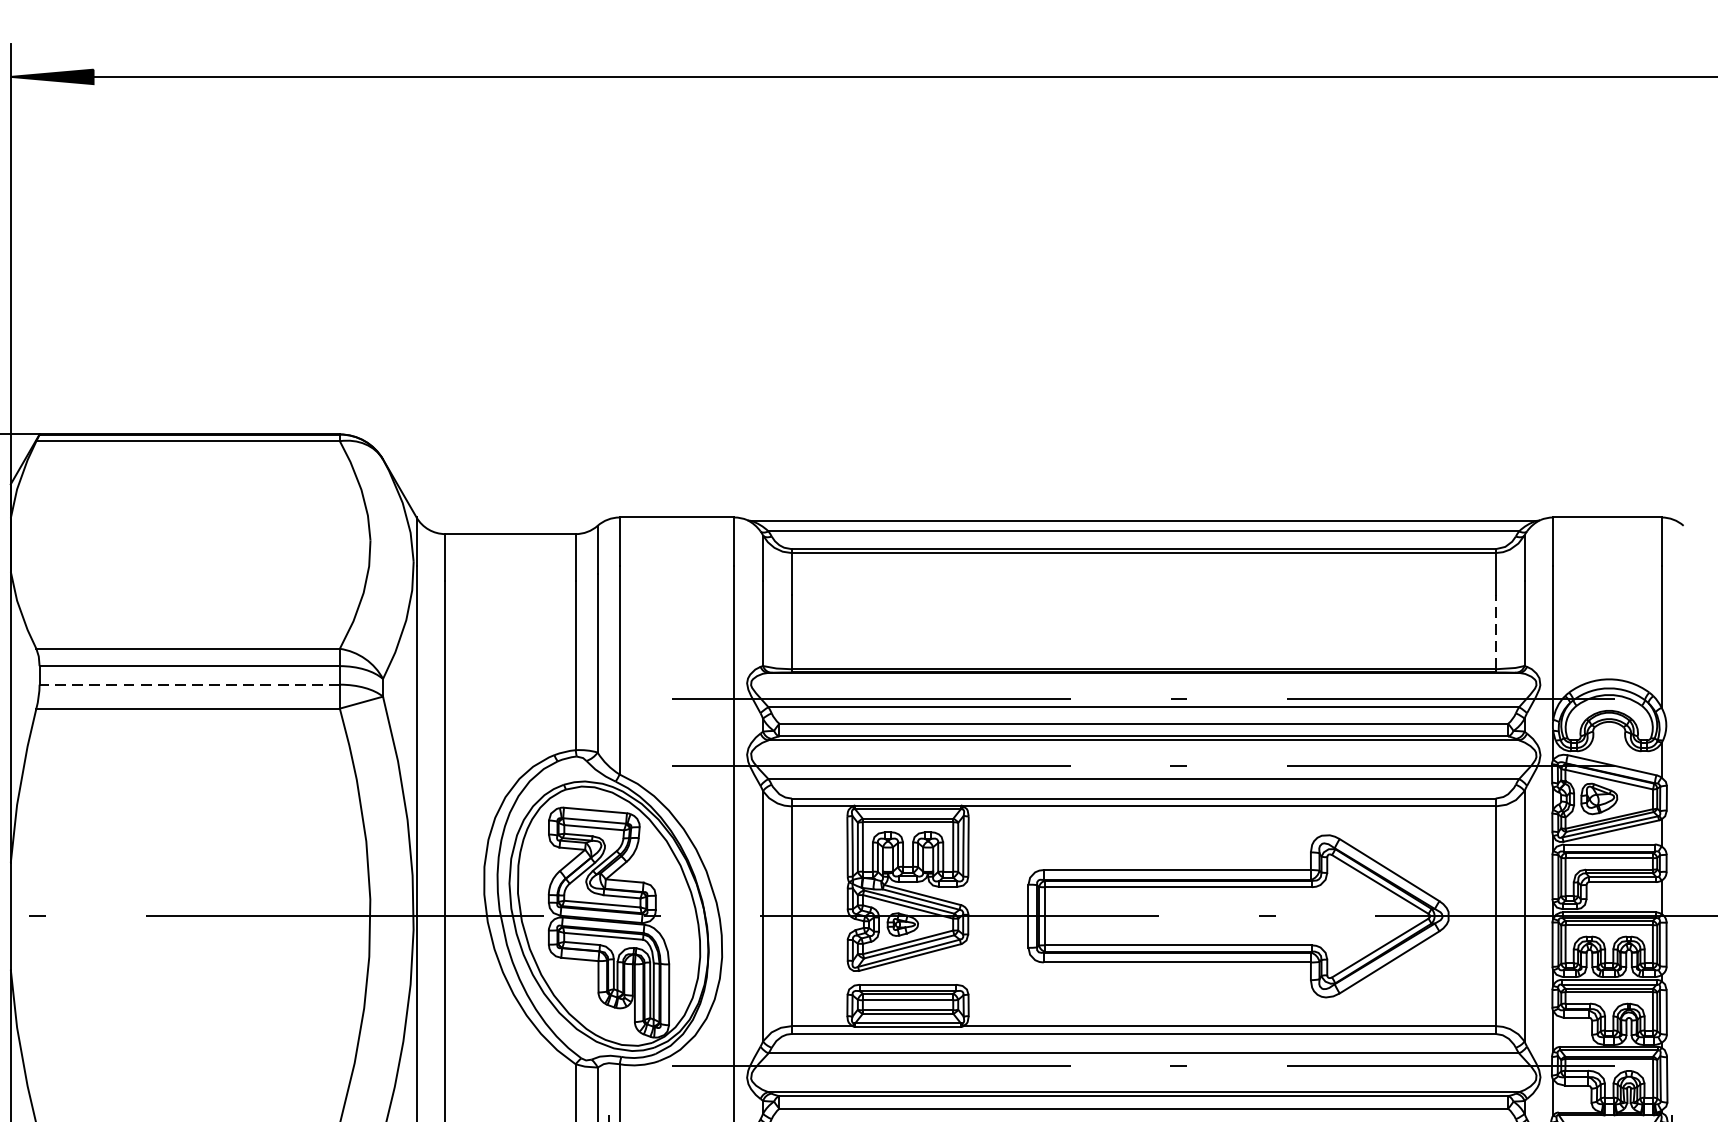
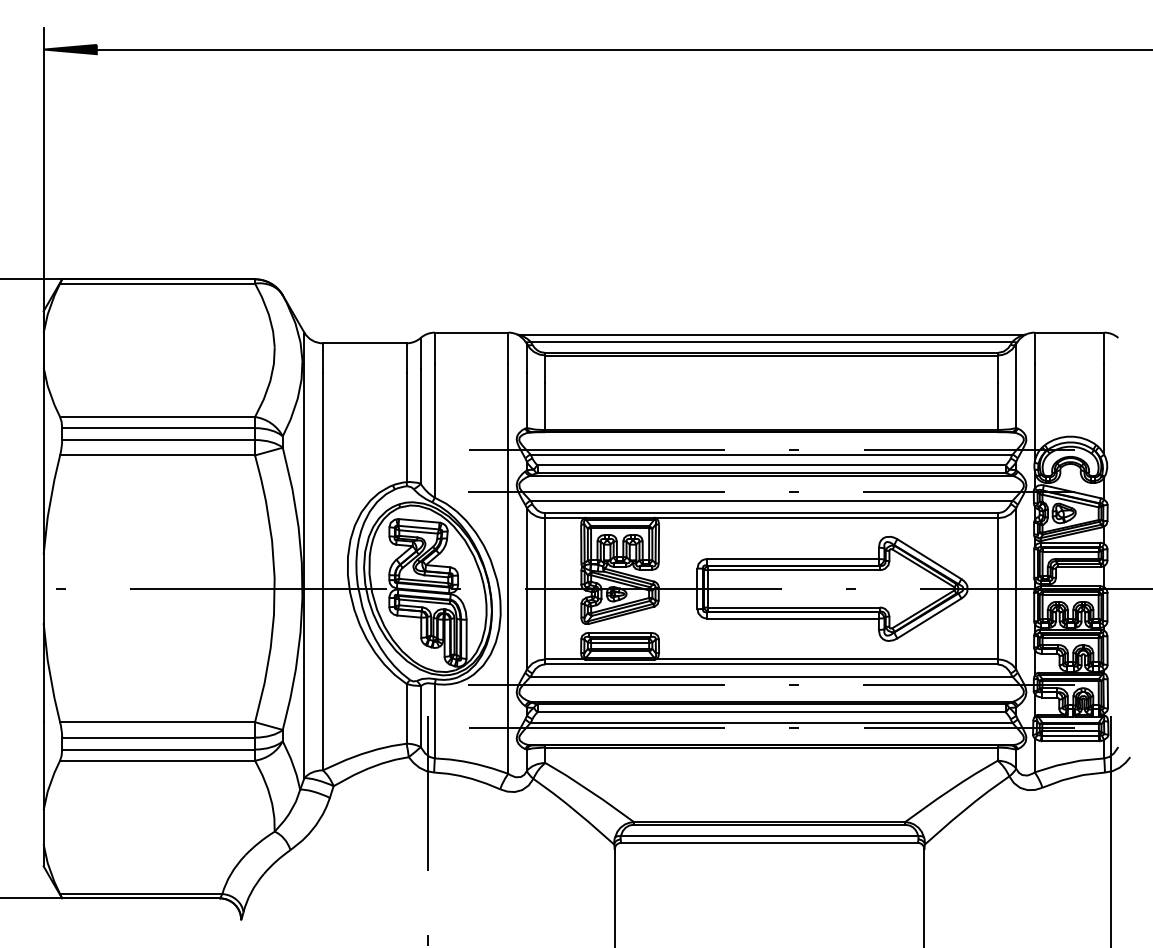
line: (1495, 632) -> (997, 406), dashed -> solid
line: (189, 685) -> (158, 440), dashed -> solid

